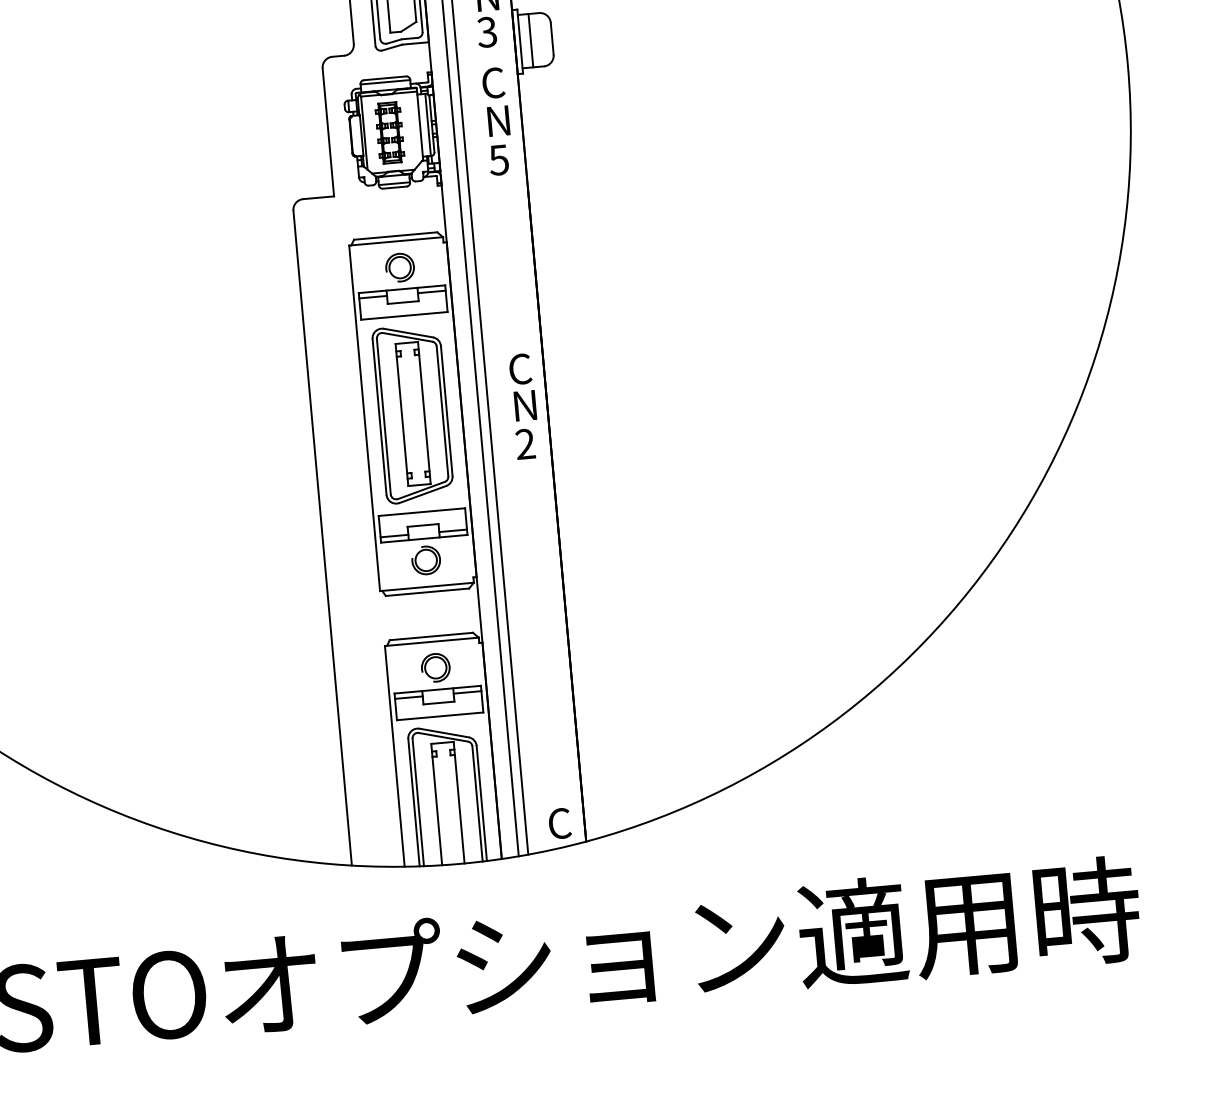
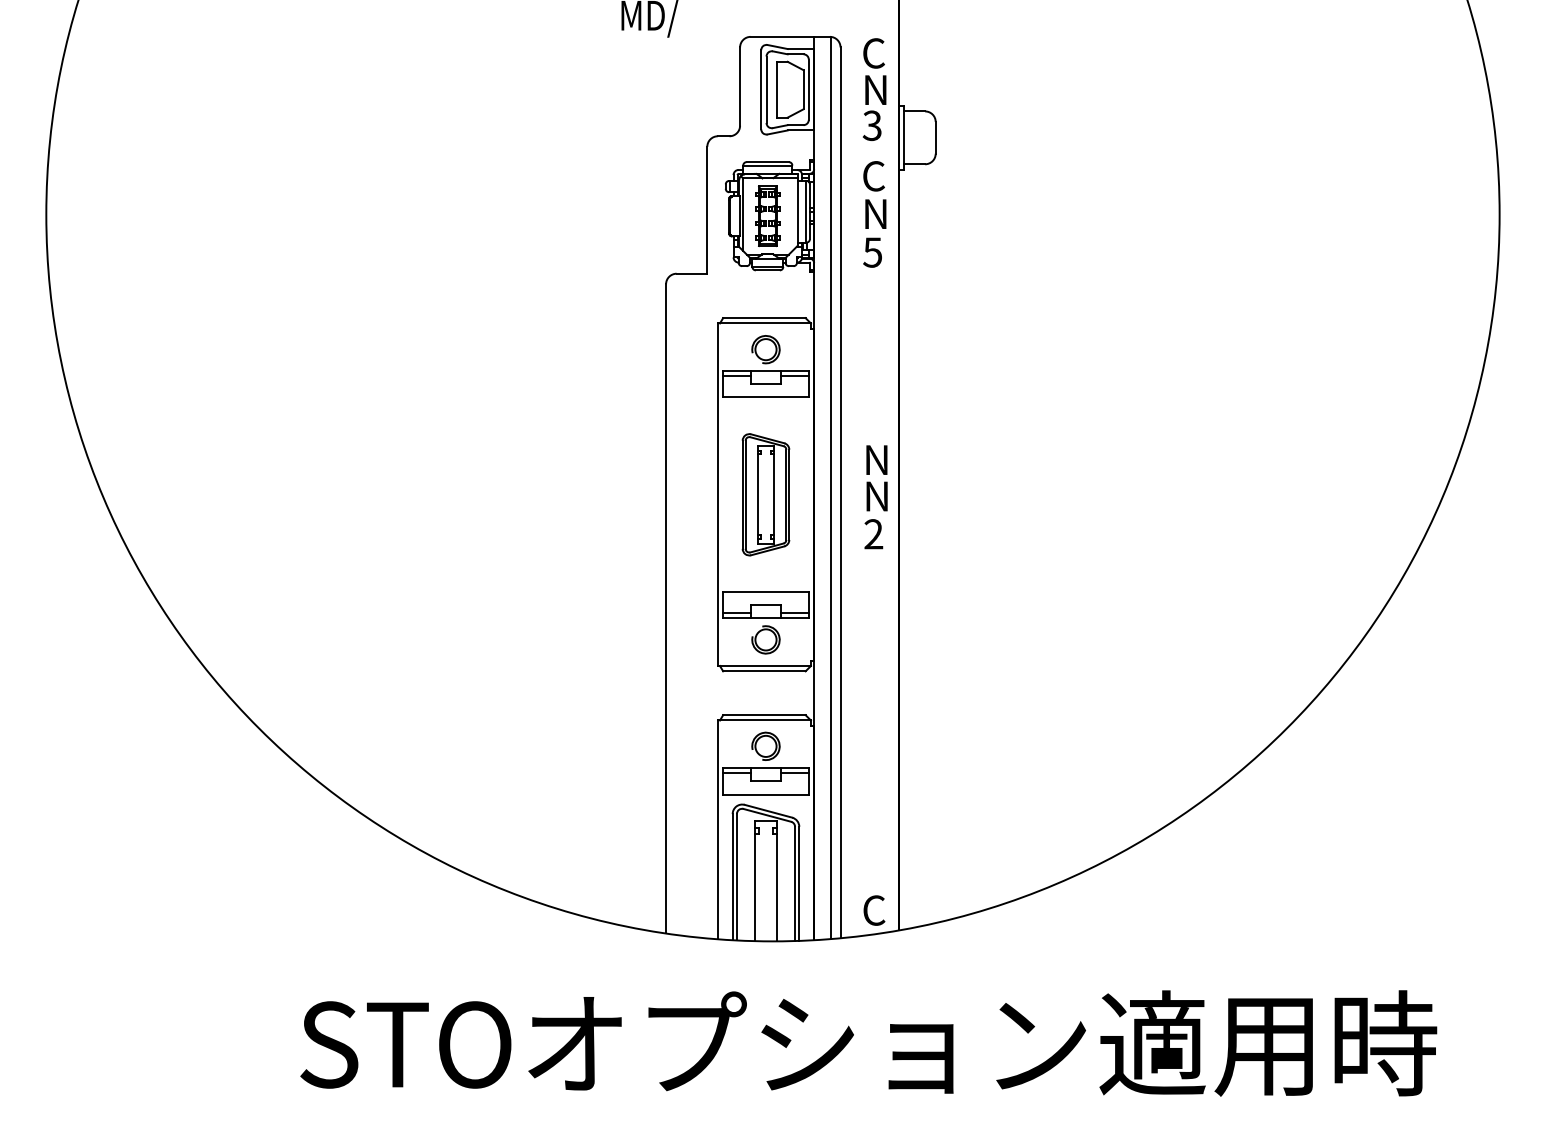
line: (530, 40) -> (914, 137), removed
text: (520, 368) -> (875, 459), C -> N
part: (412, 413) -> (765, 494), size x0.7

